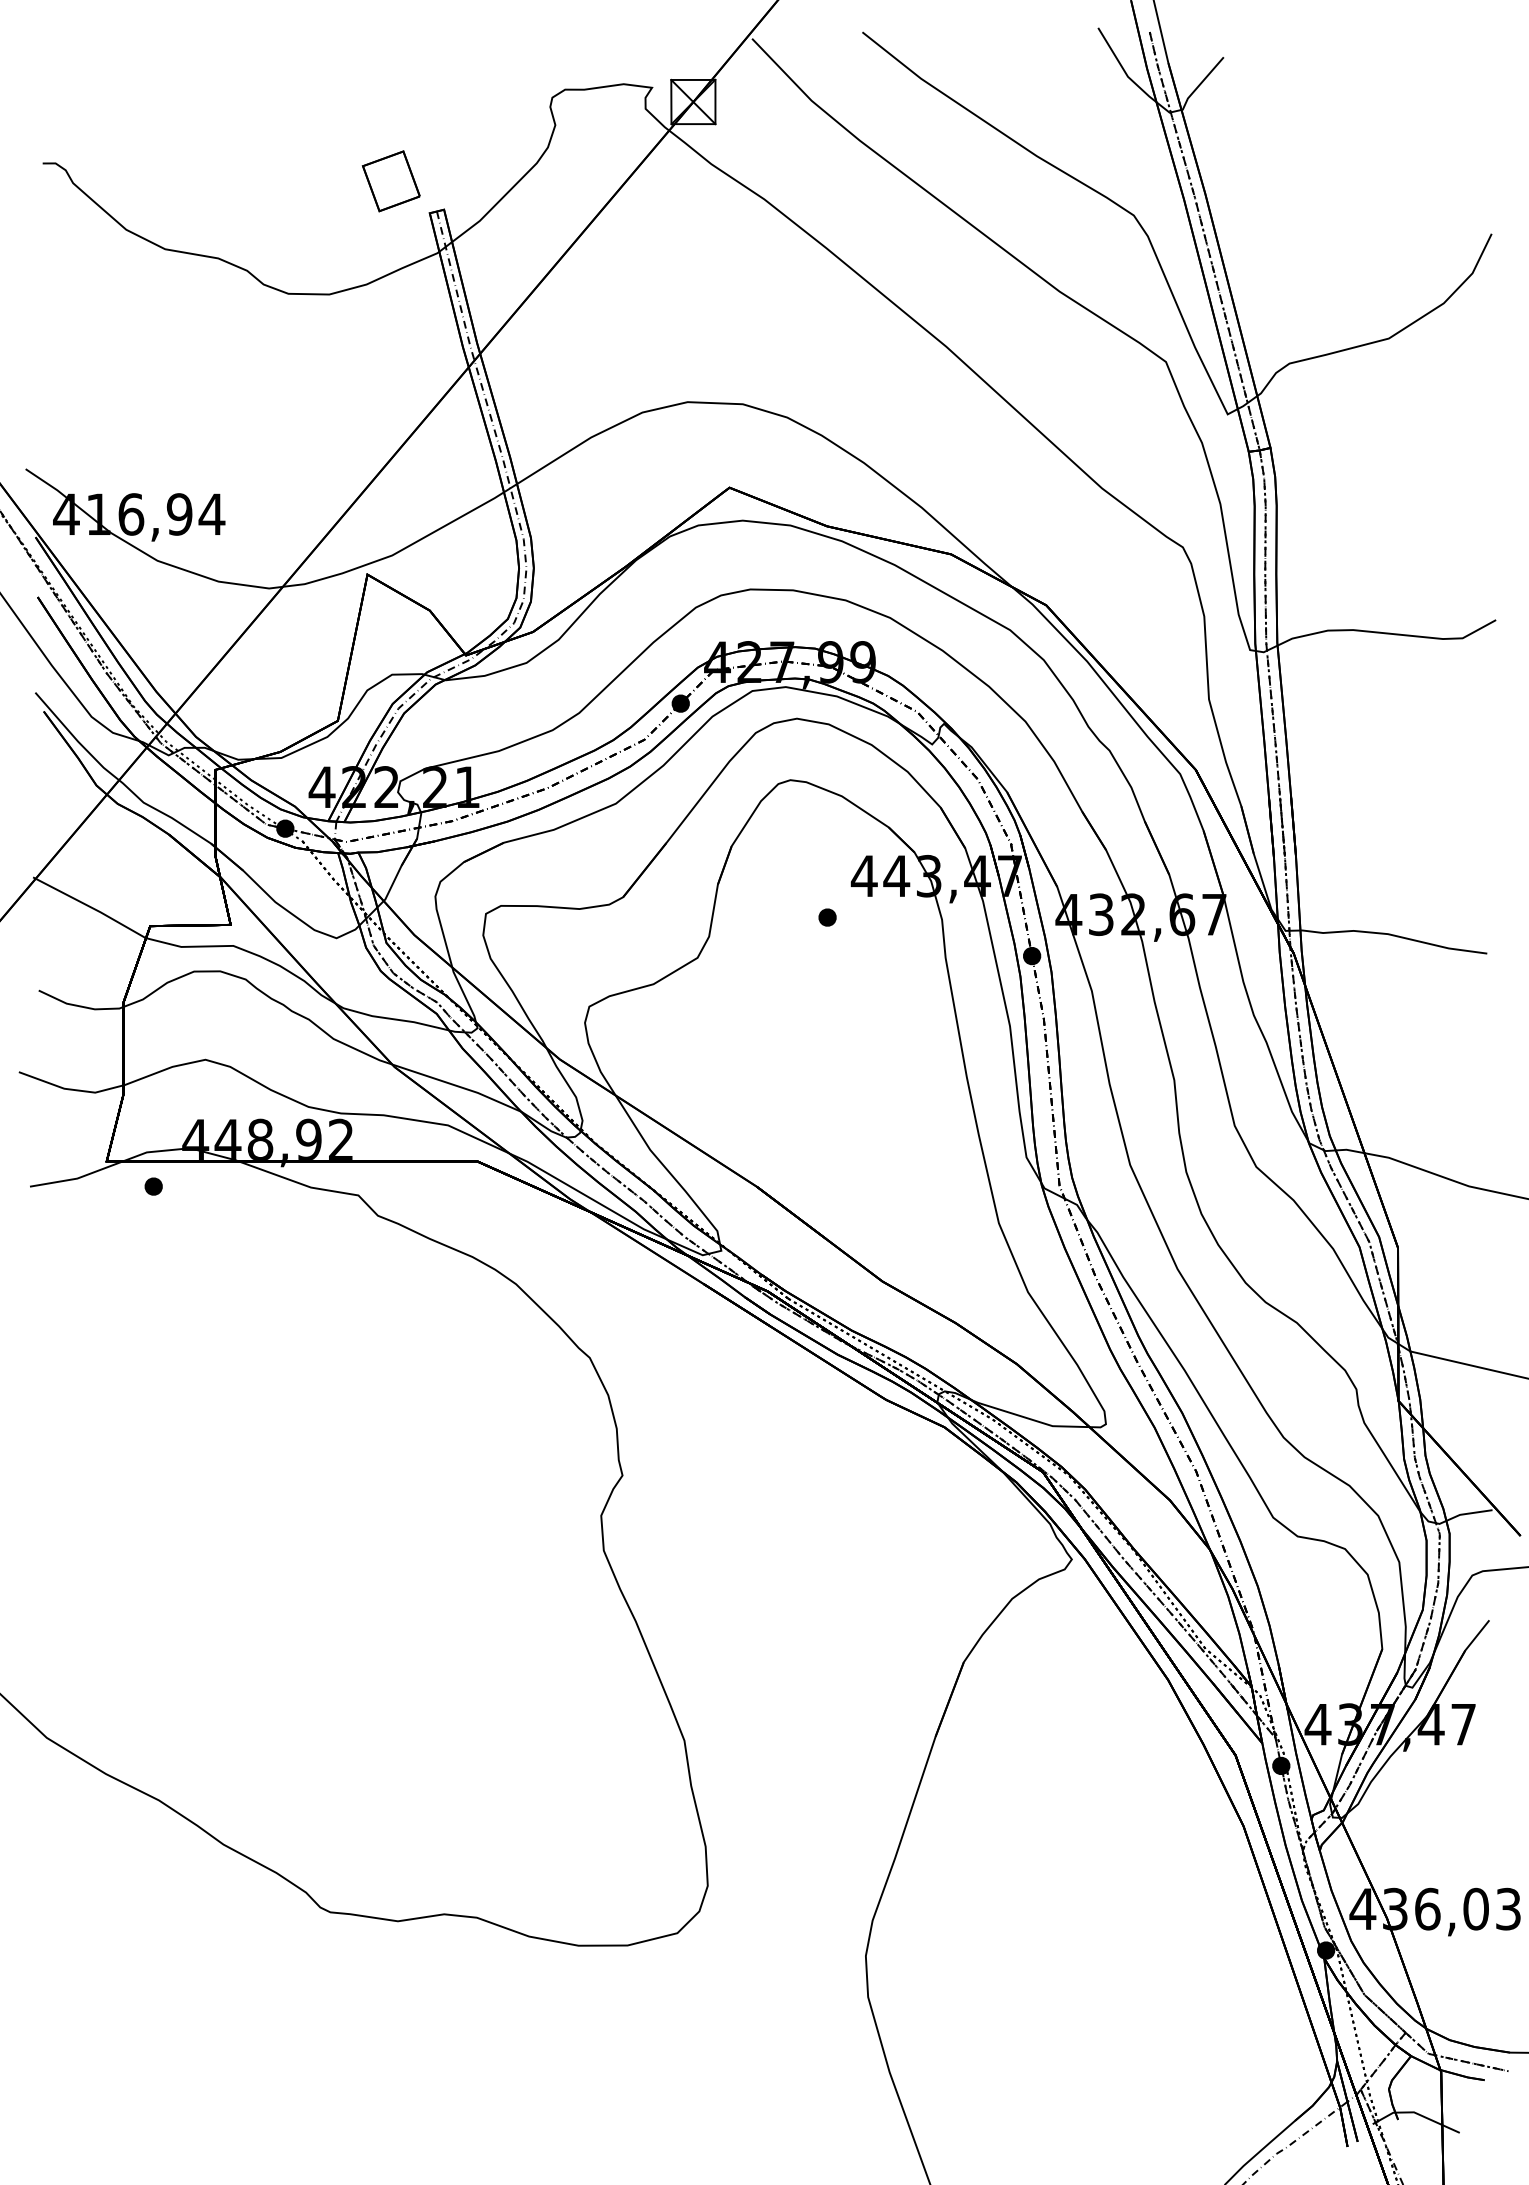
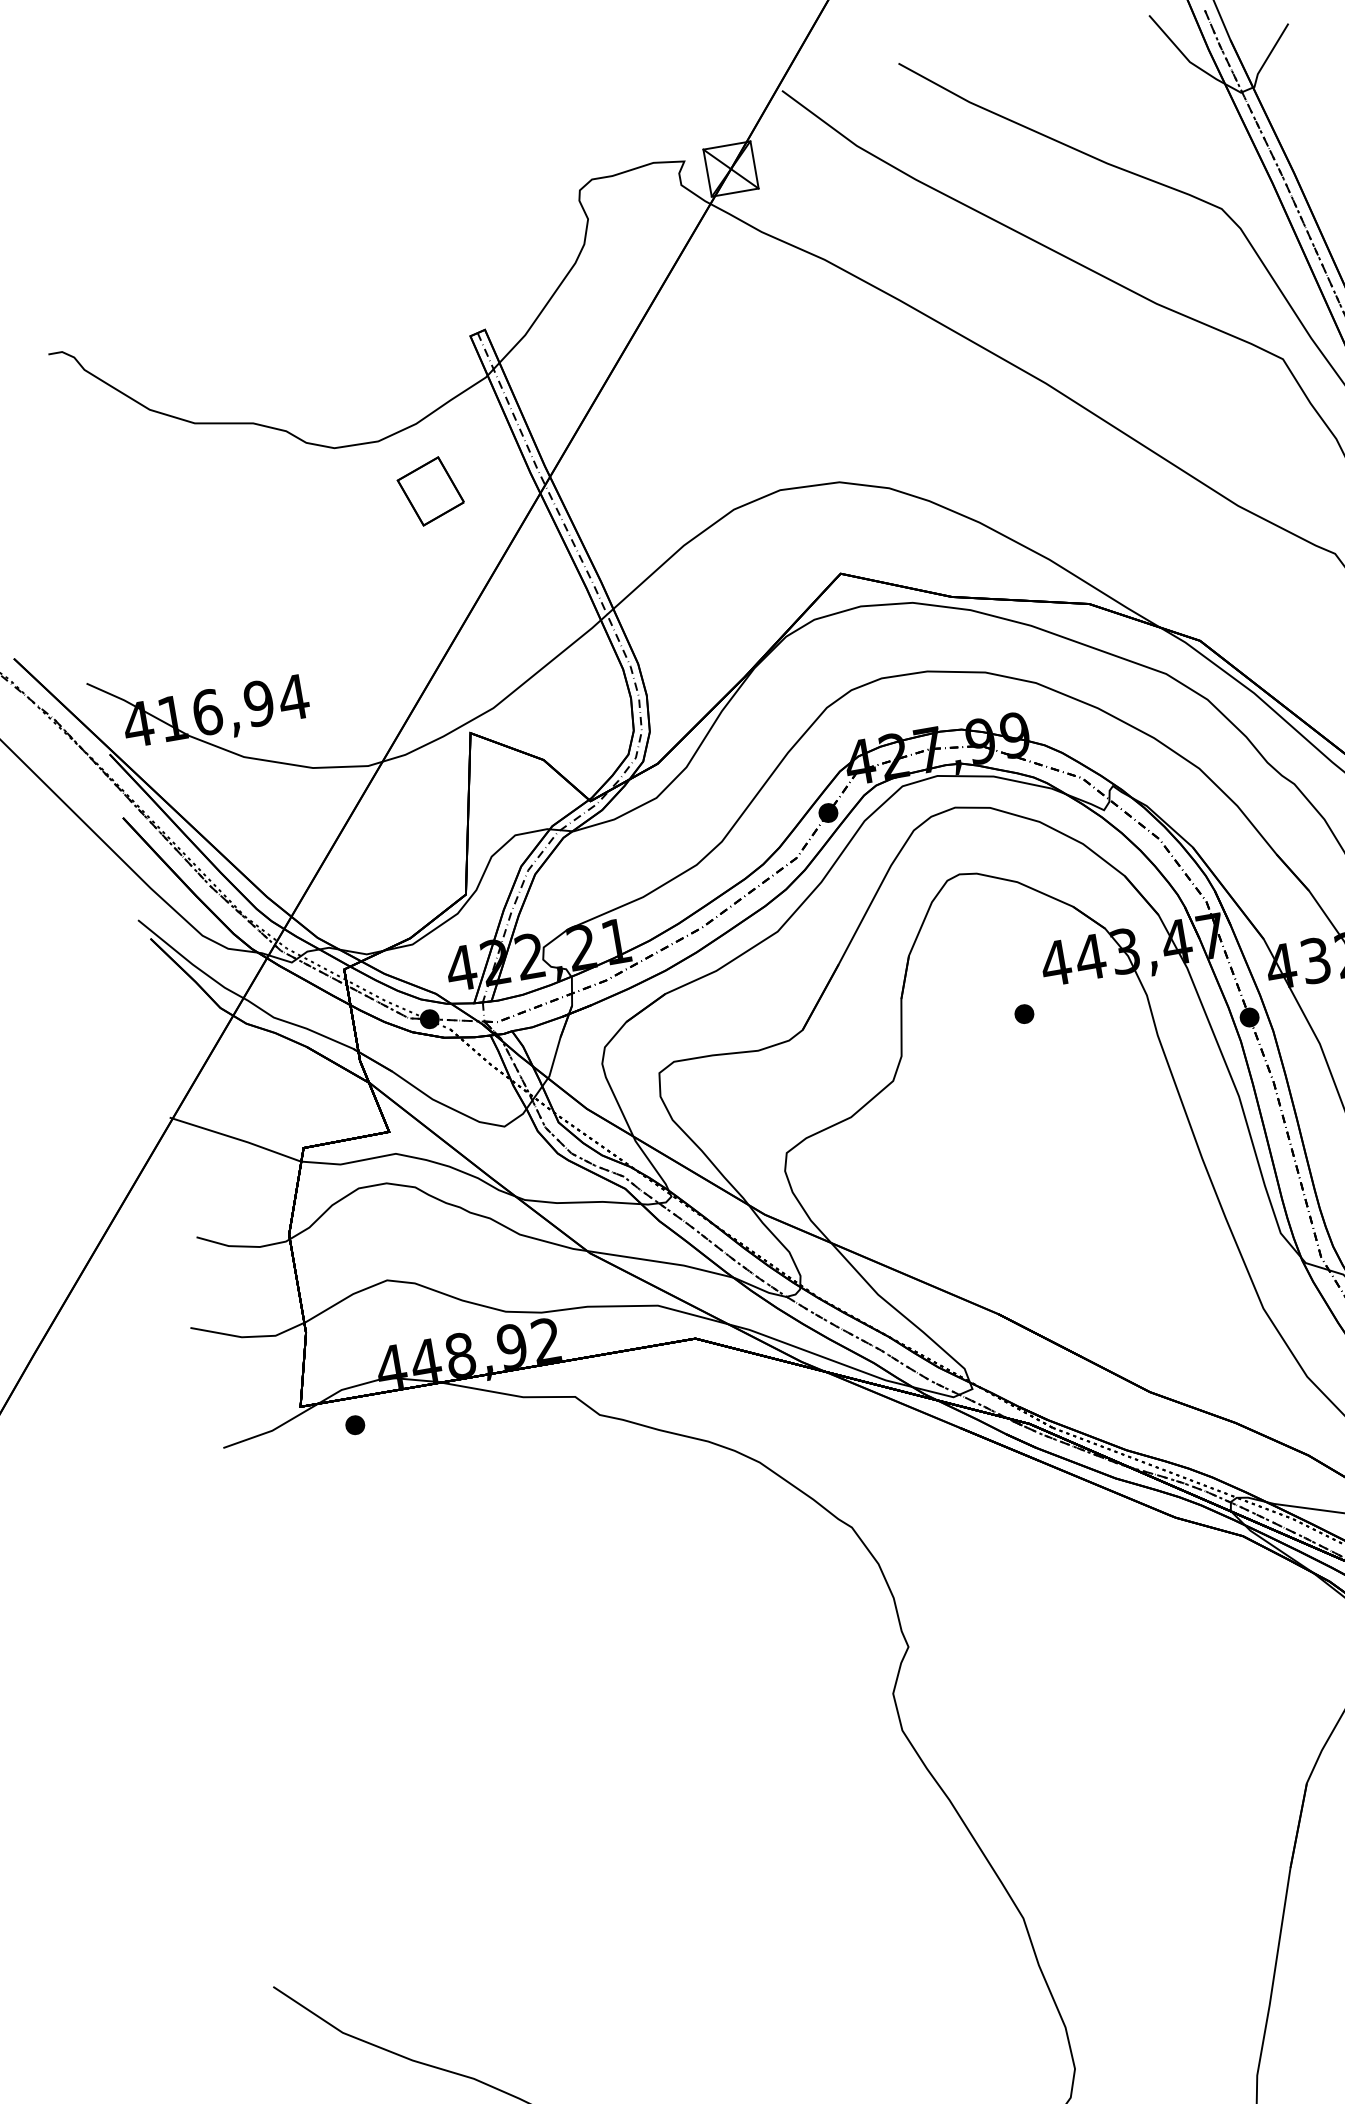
part: (390, 181) -> (429, 491), moved

